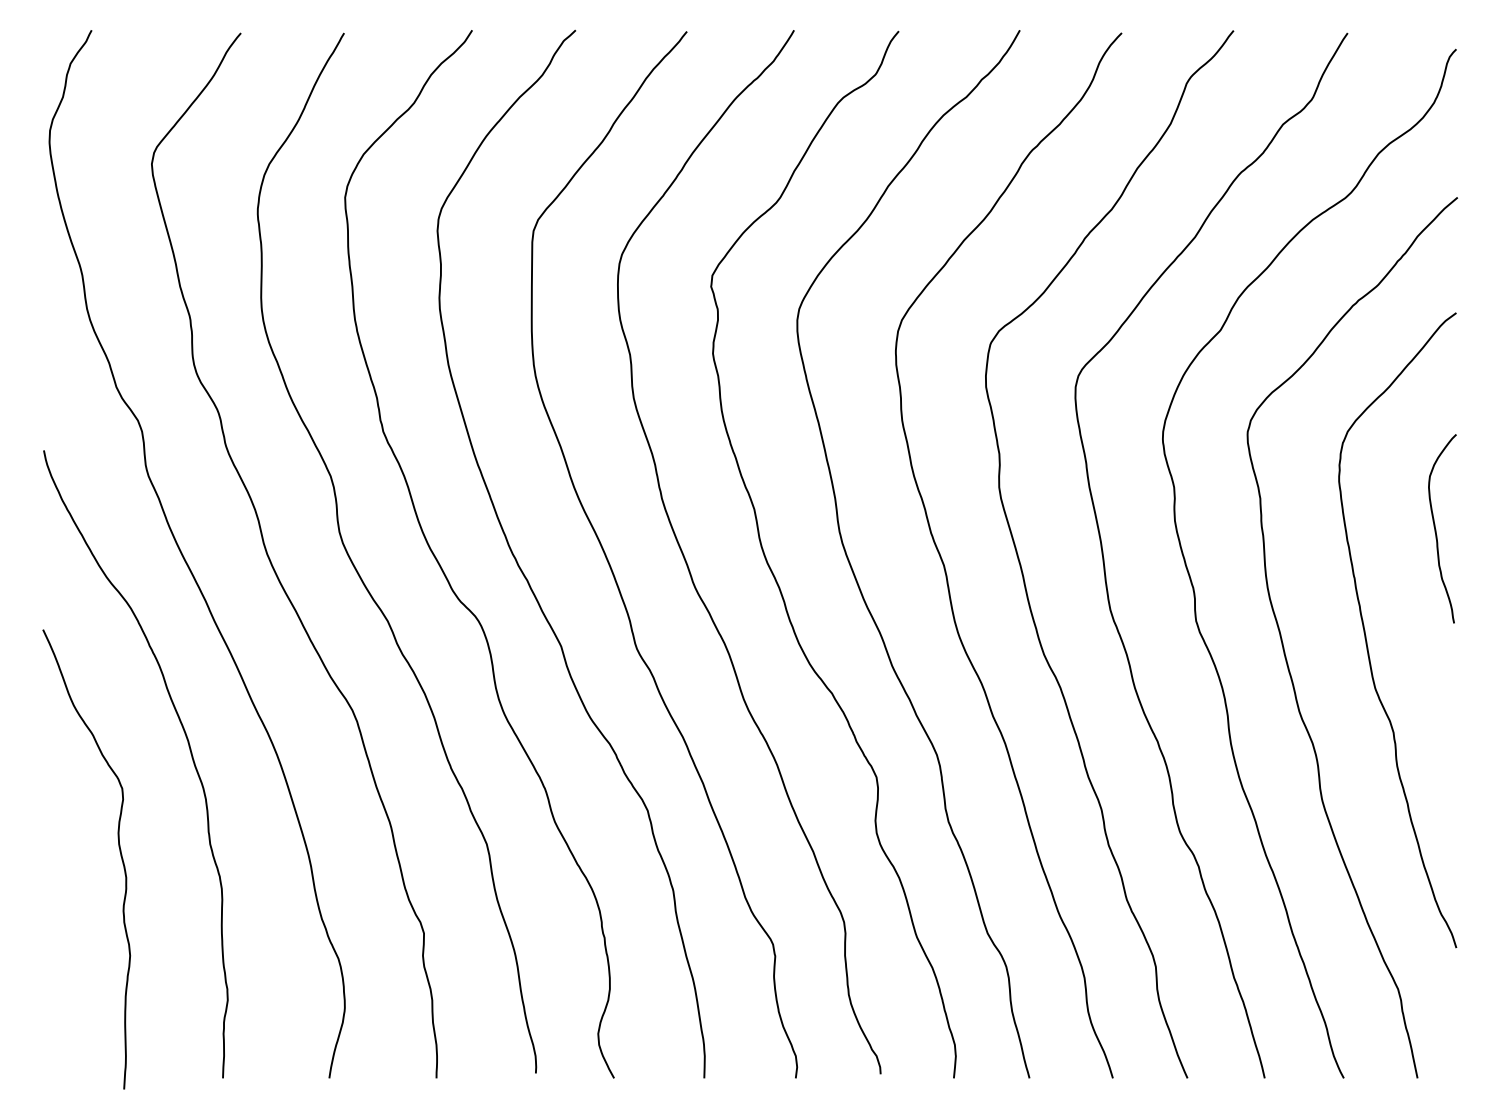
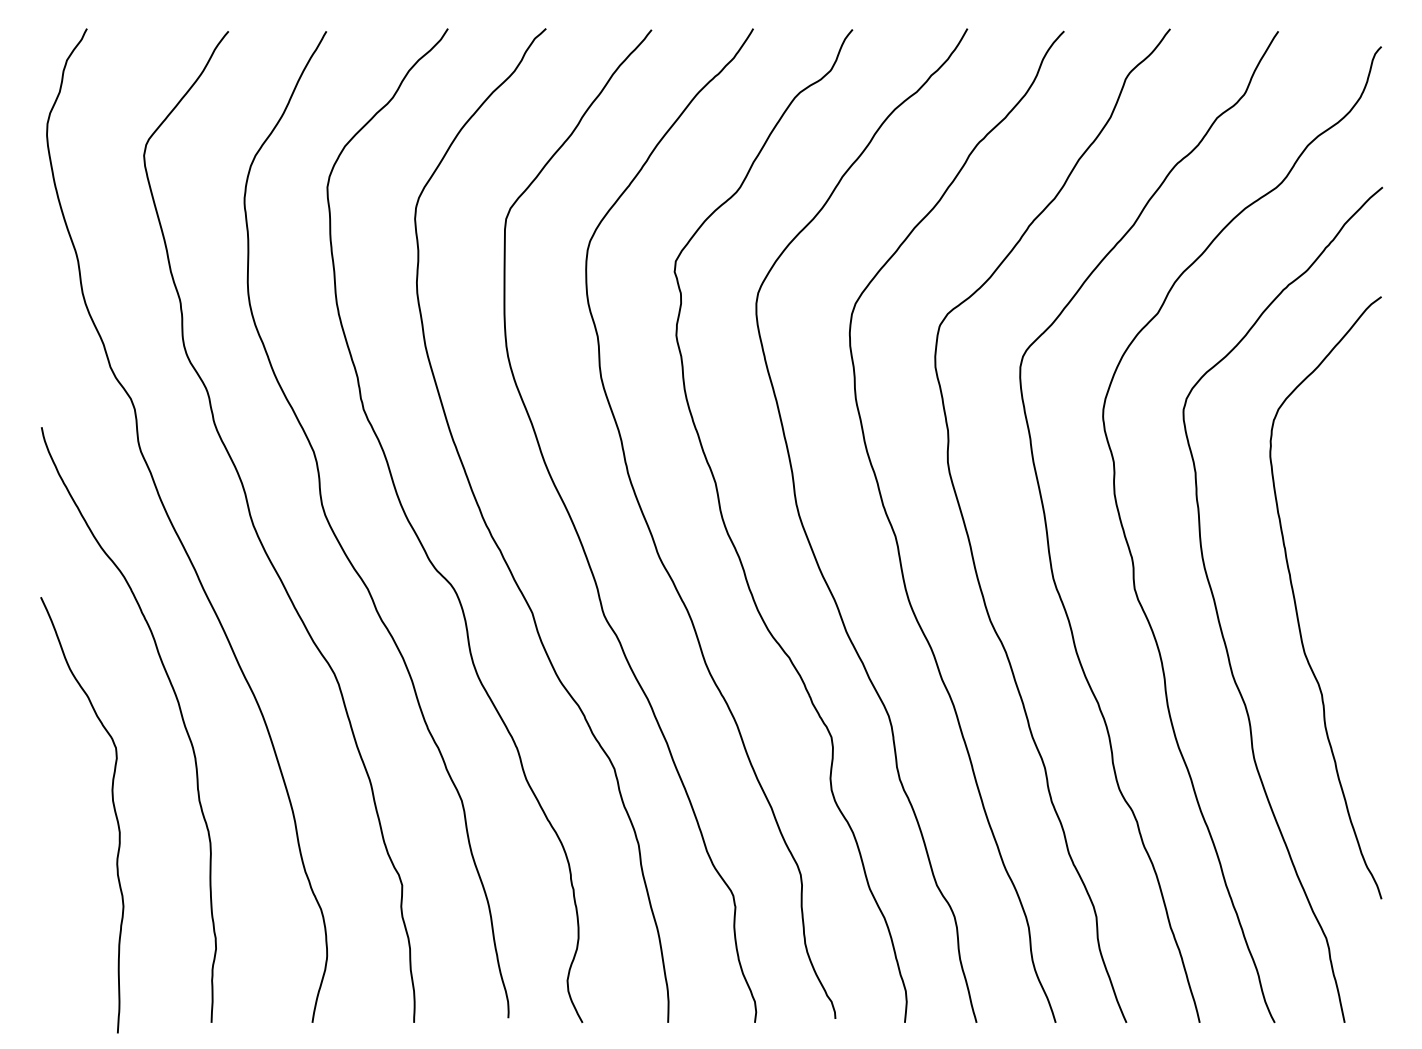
curve: (1436, 529) -> (1362, 502), removed

